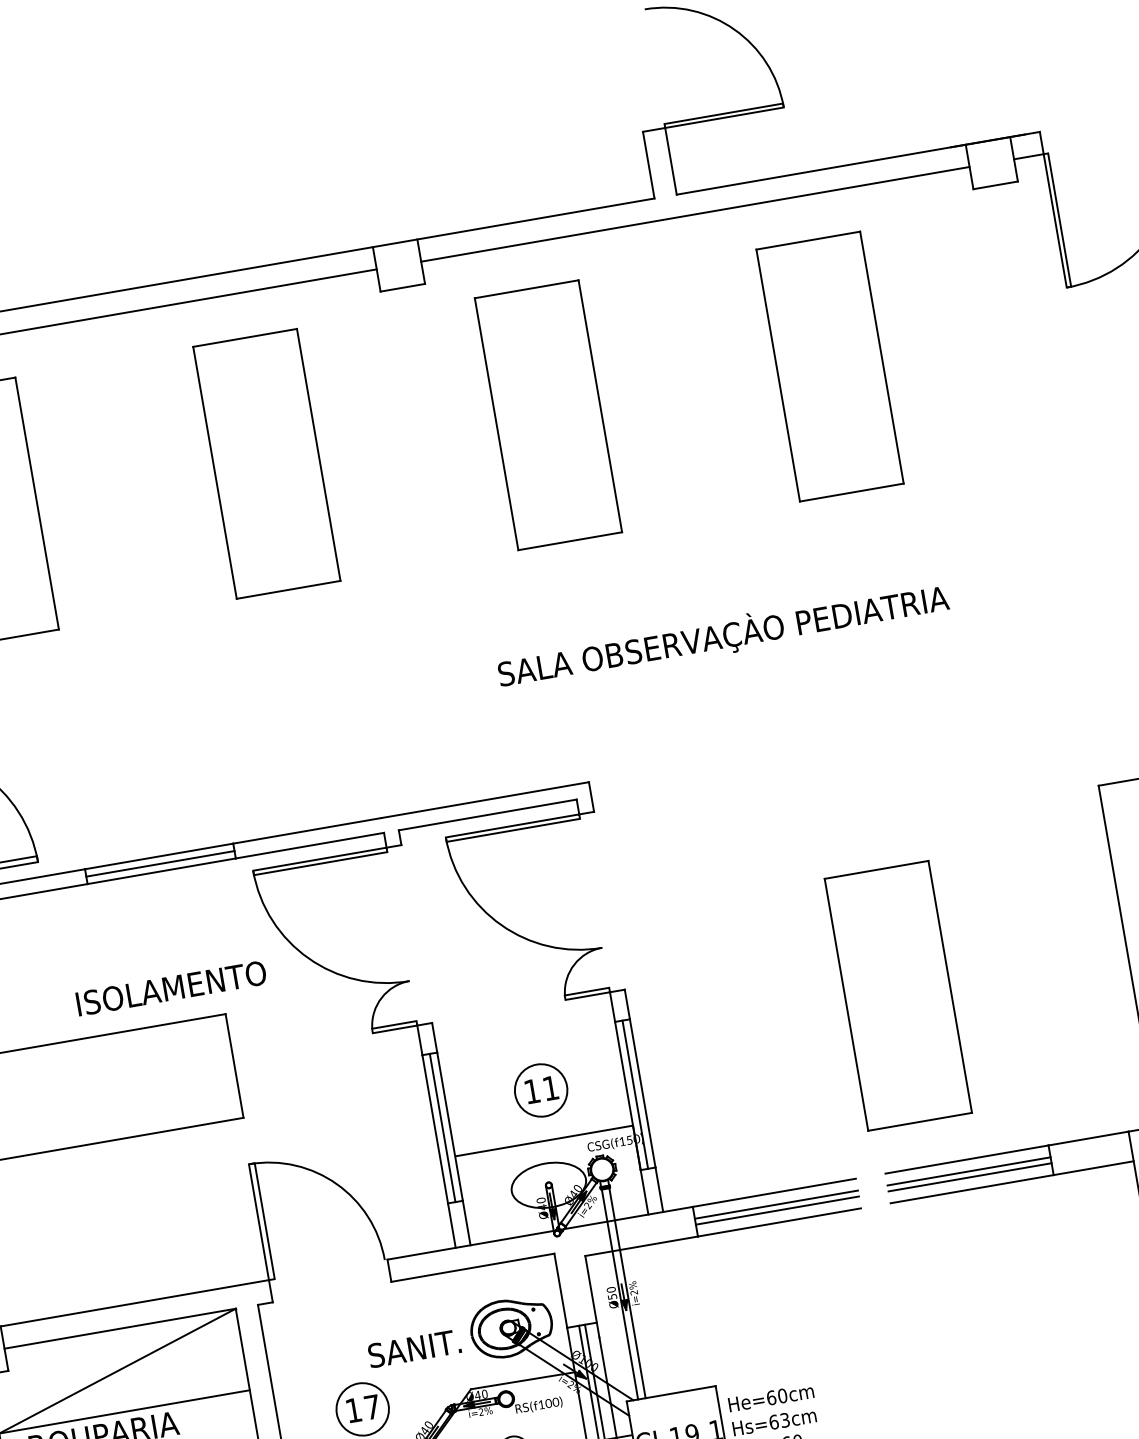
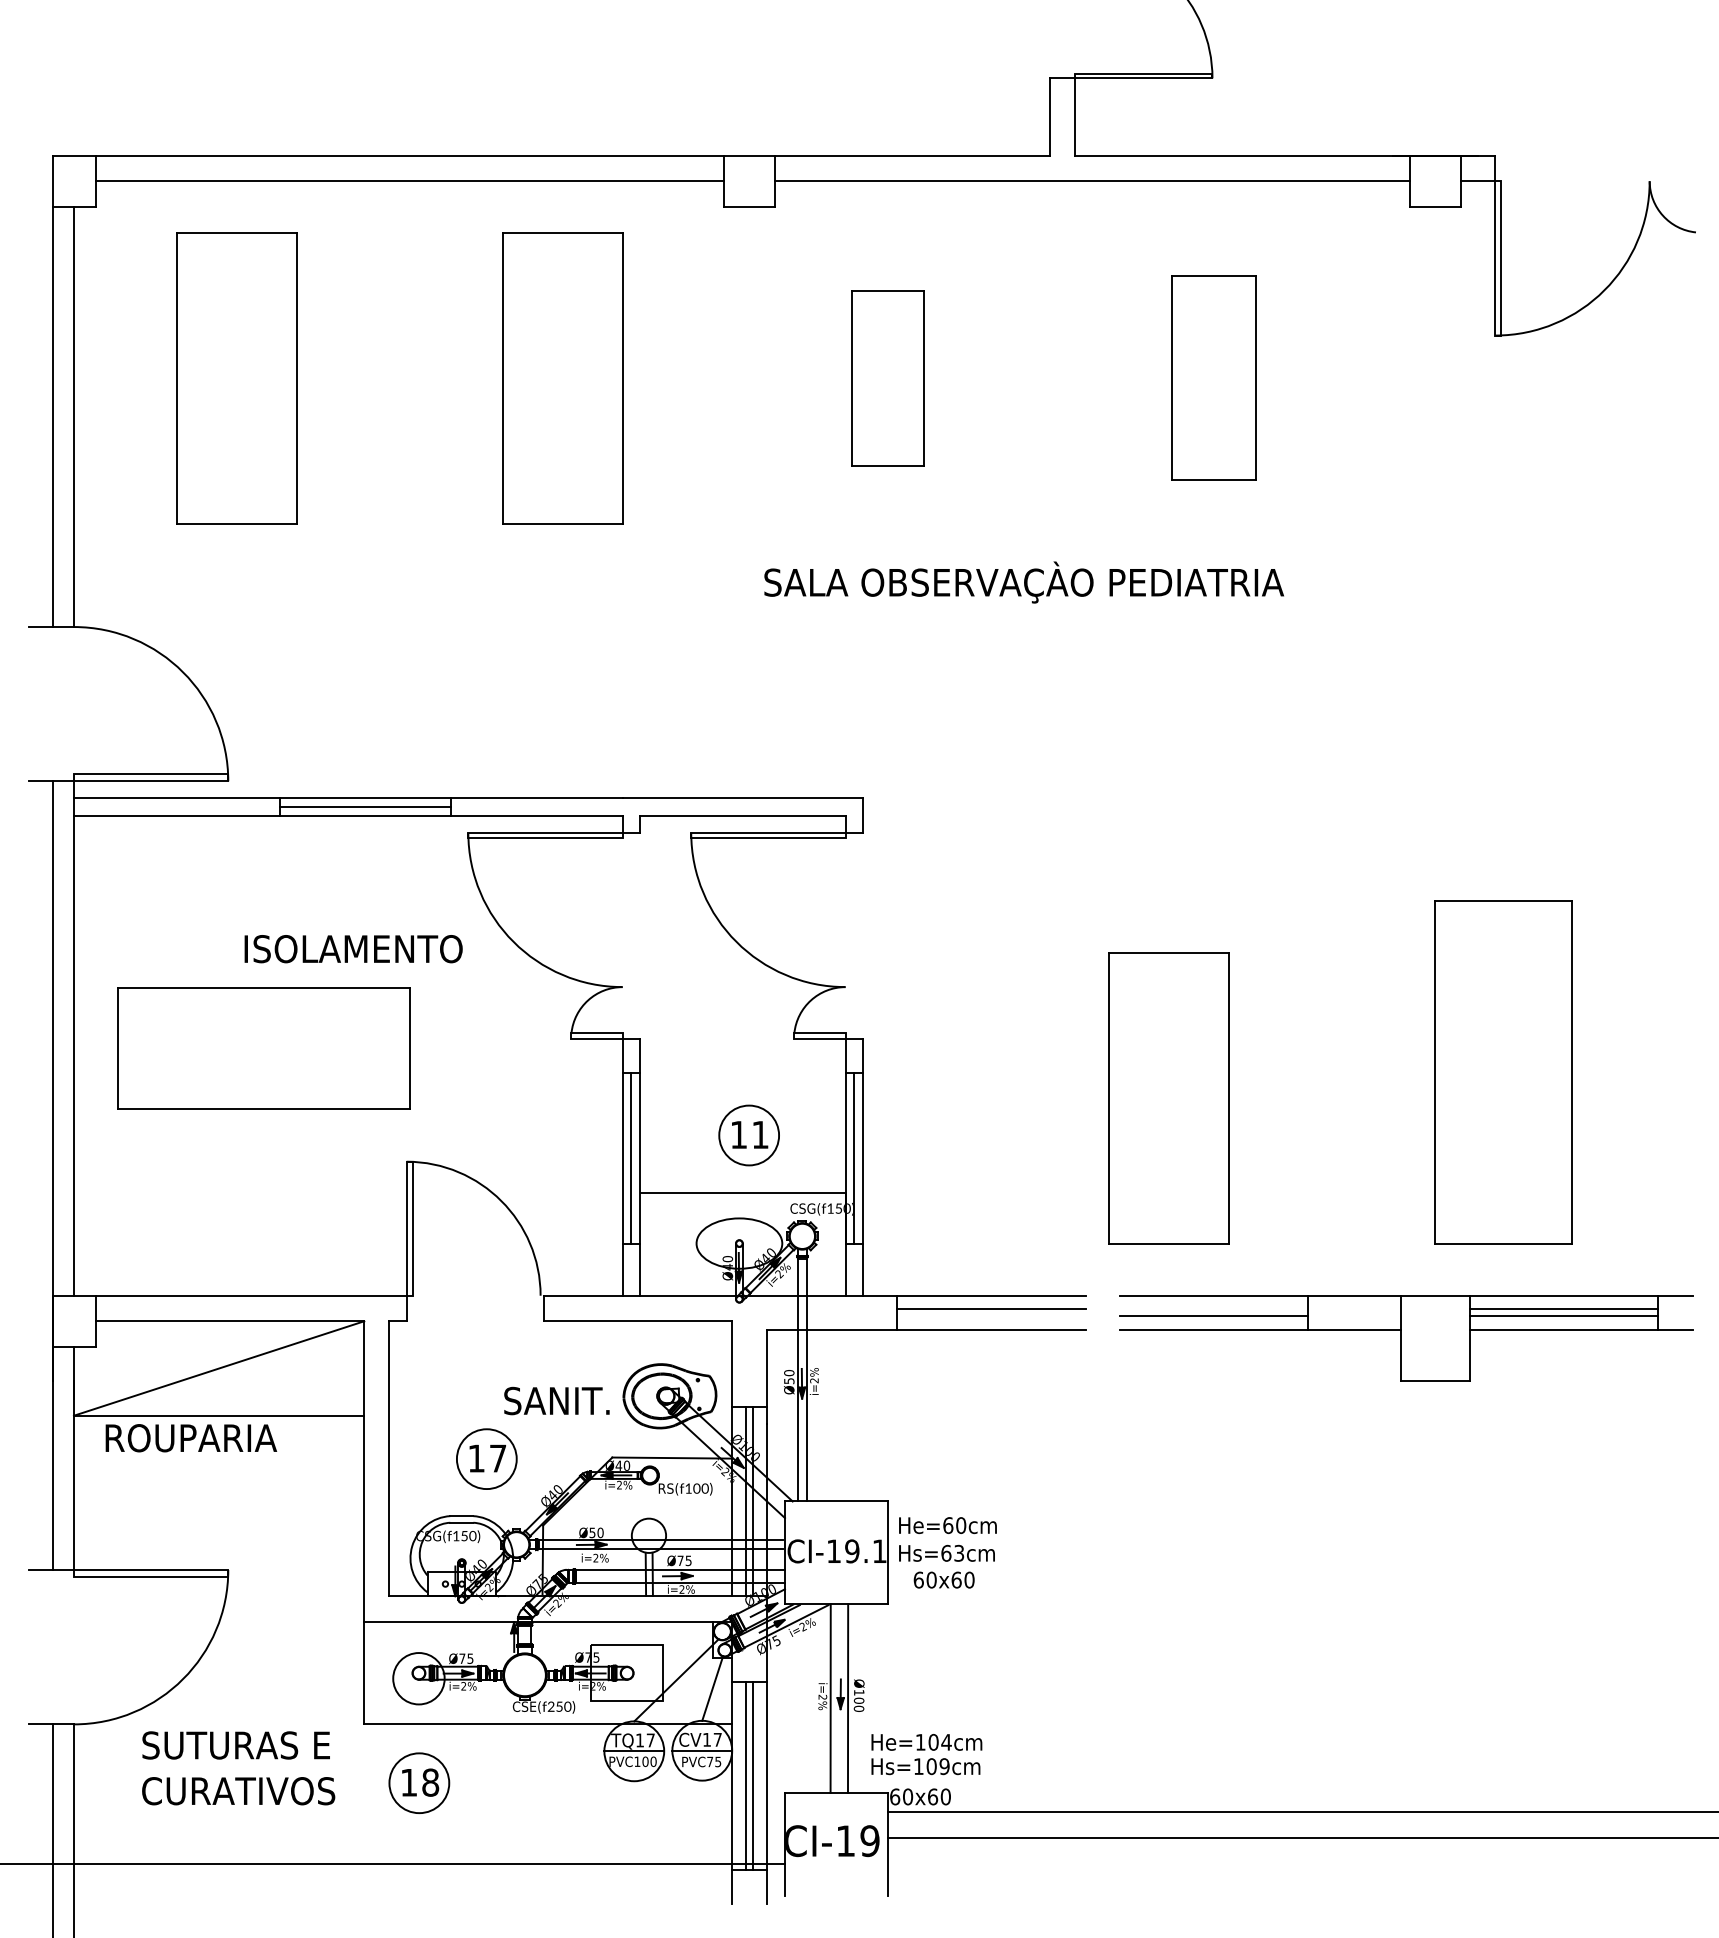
part: (829, 366) -> (1213, 378), size x0.7
part: (547, 415) -> (887, 378), size x0.6
text: (722, 636) -> (1023, 582), moved
line: (968, 1171) -> (1213, 1309), removed
line: (776, 1210) -> (990, 1316), removed

